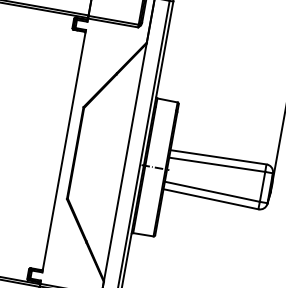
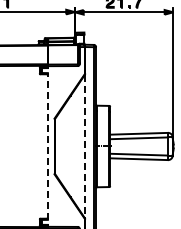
line: (63, 151) -> (47, 146), solid -> dashed
line: (124, 162) -> (84, 146), solid -> dashed

